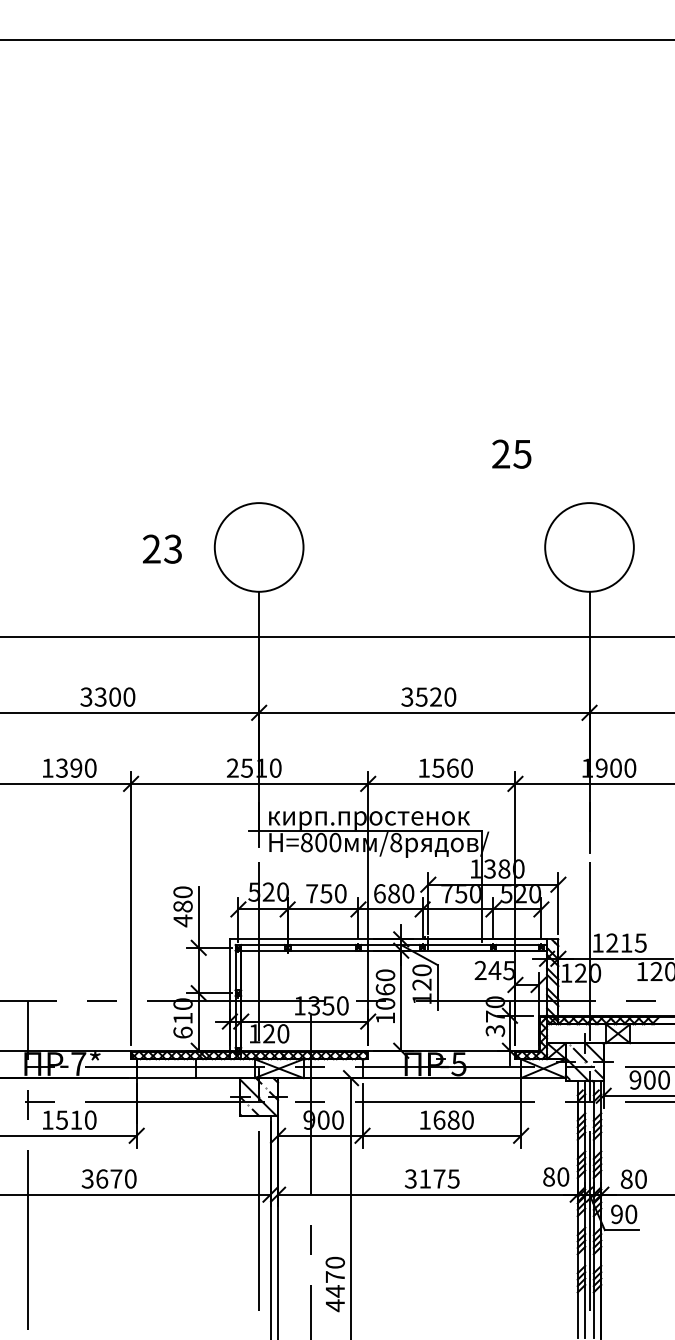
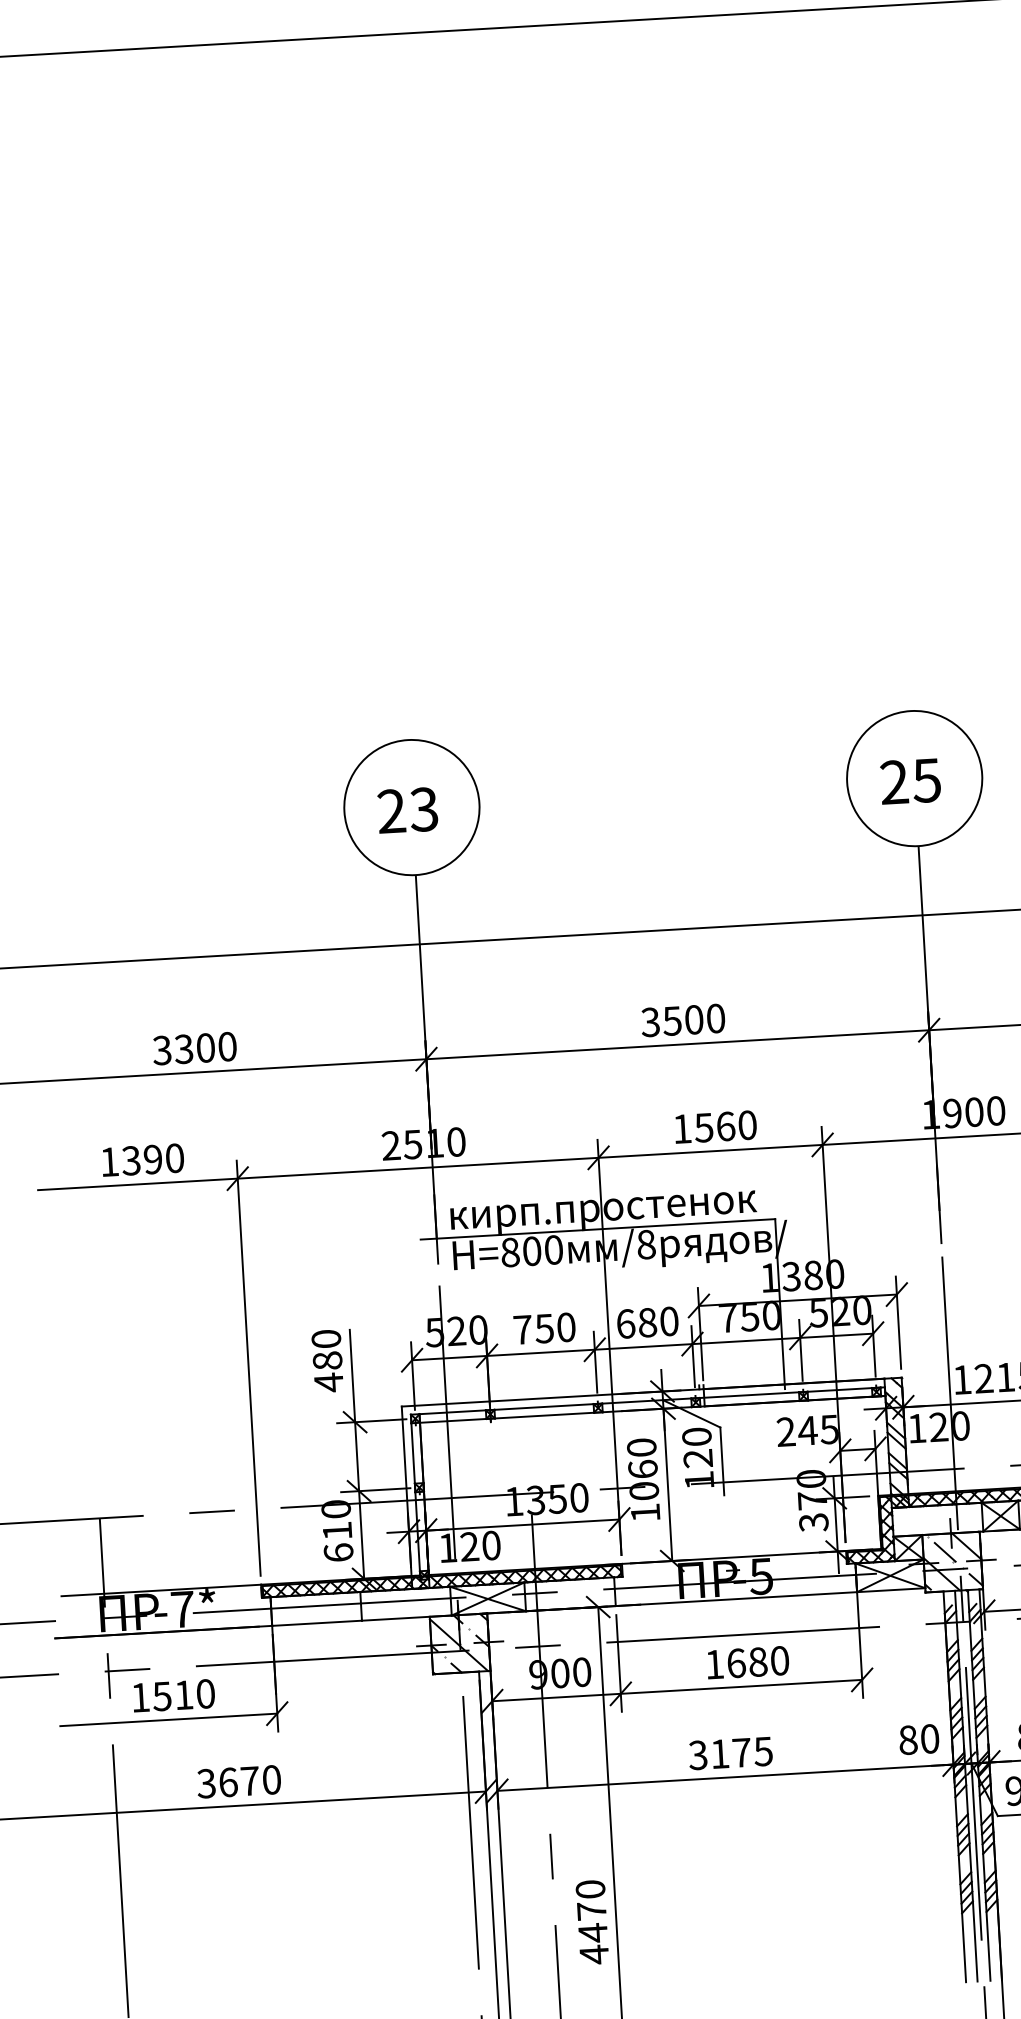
text: (511, 453) -> (910, 780), moved
text: (162, 548) -> (407, 809), moved
text: (435, 696) -> (693, 1018), 3520 -> 3500

